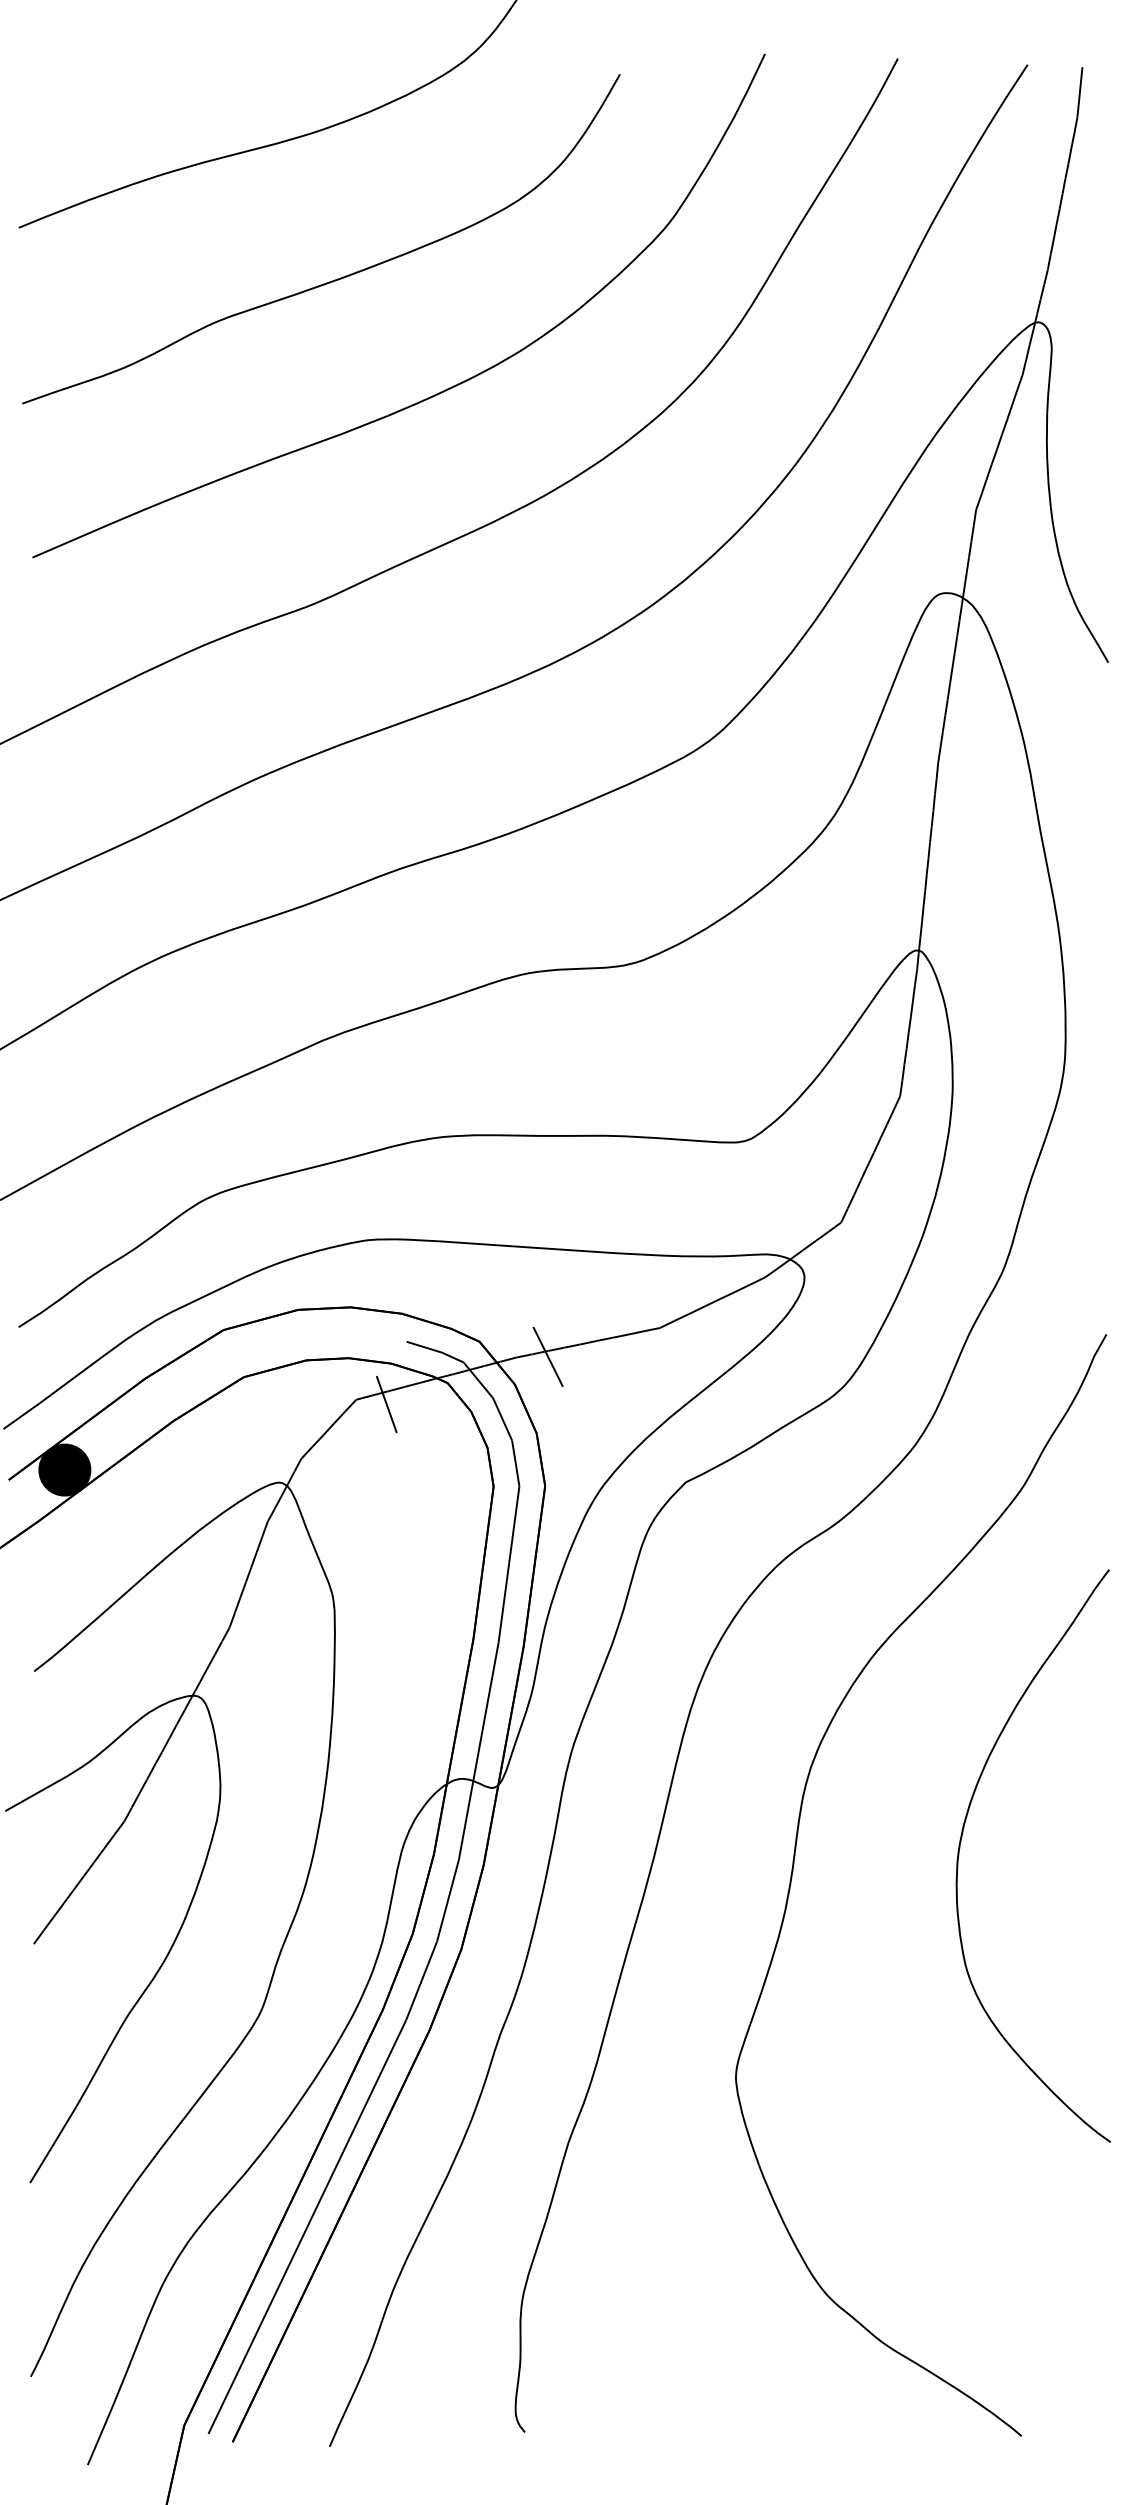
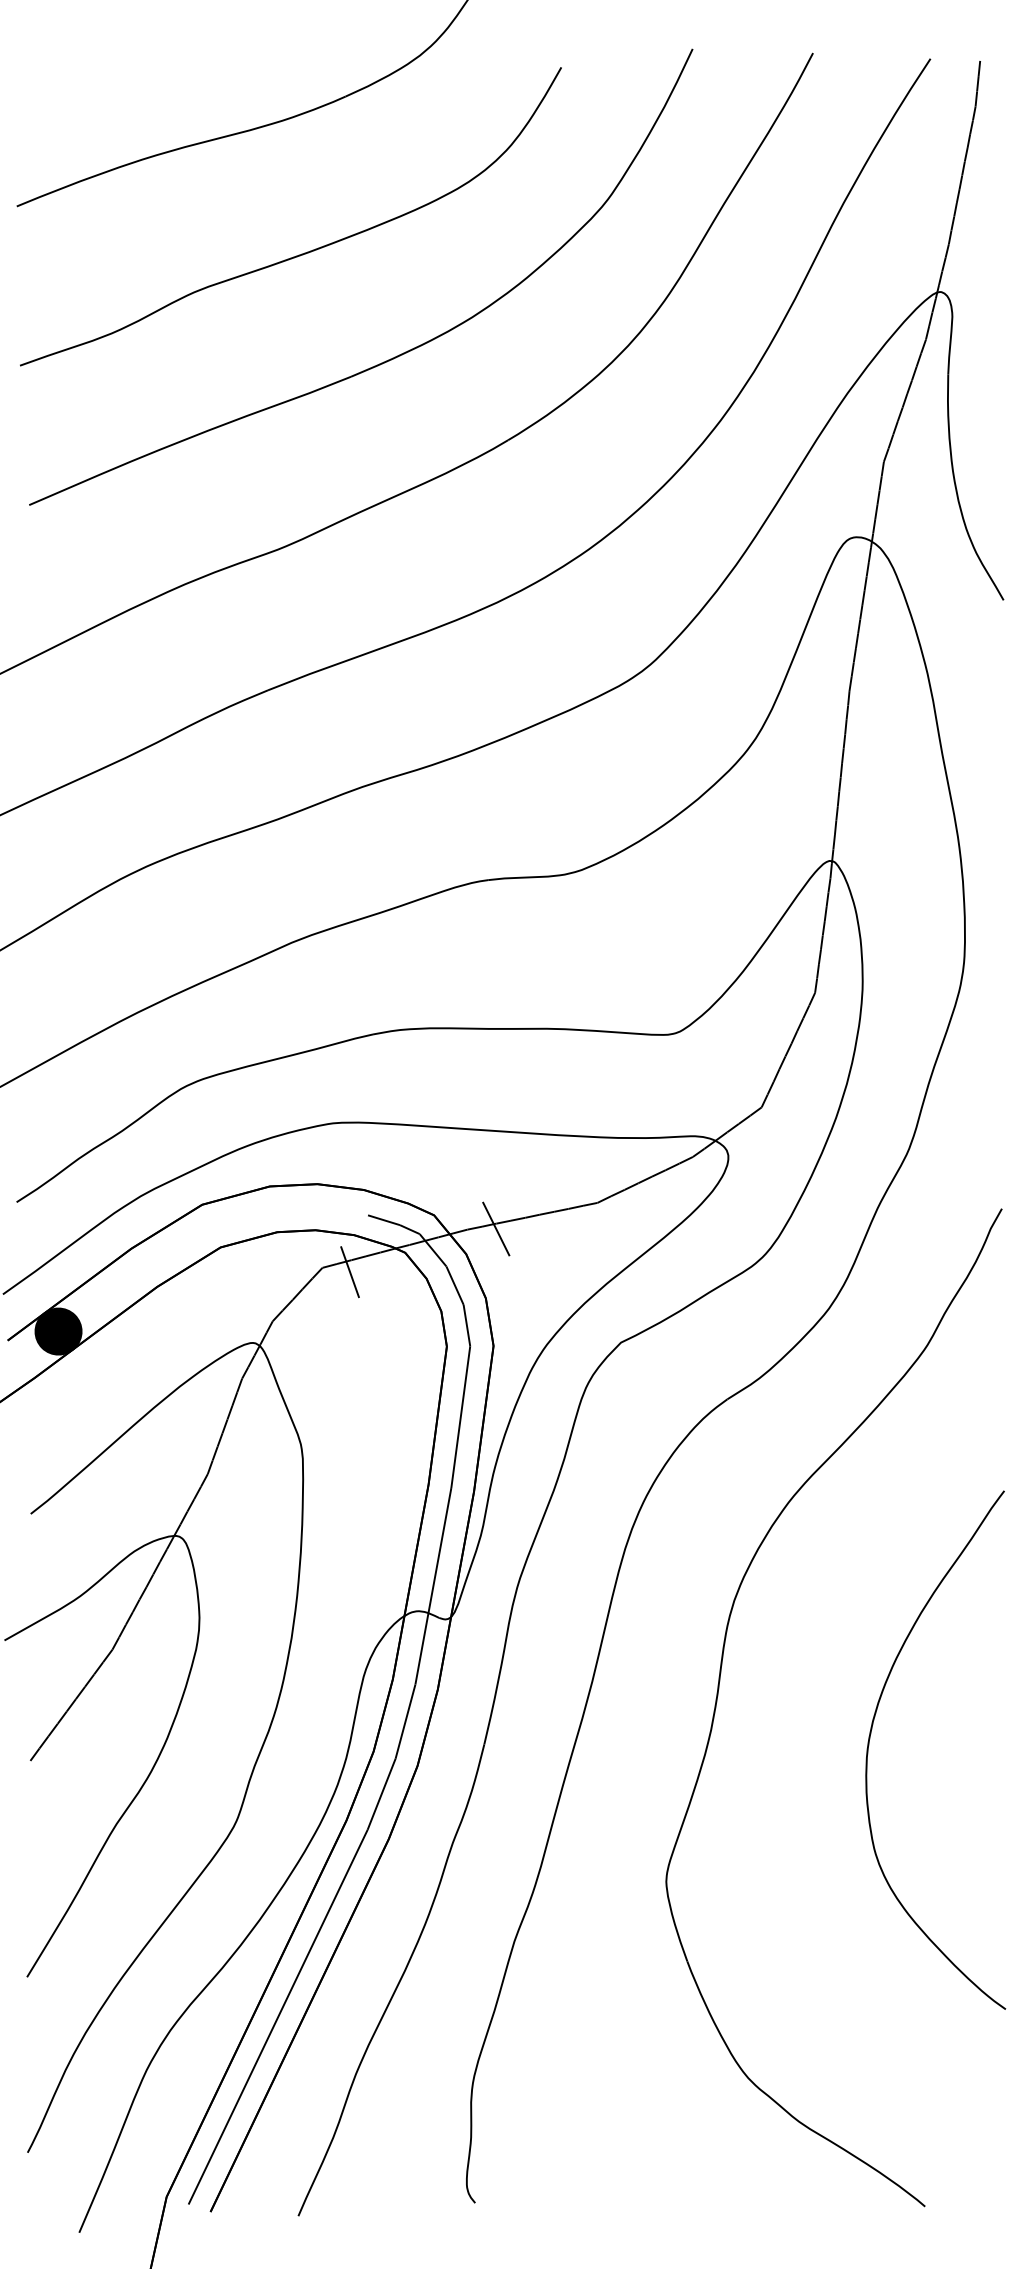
curve: (962, 1838) -> (871, 1734), moved

